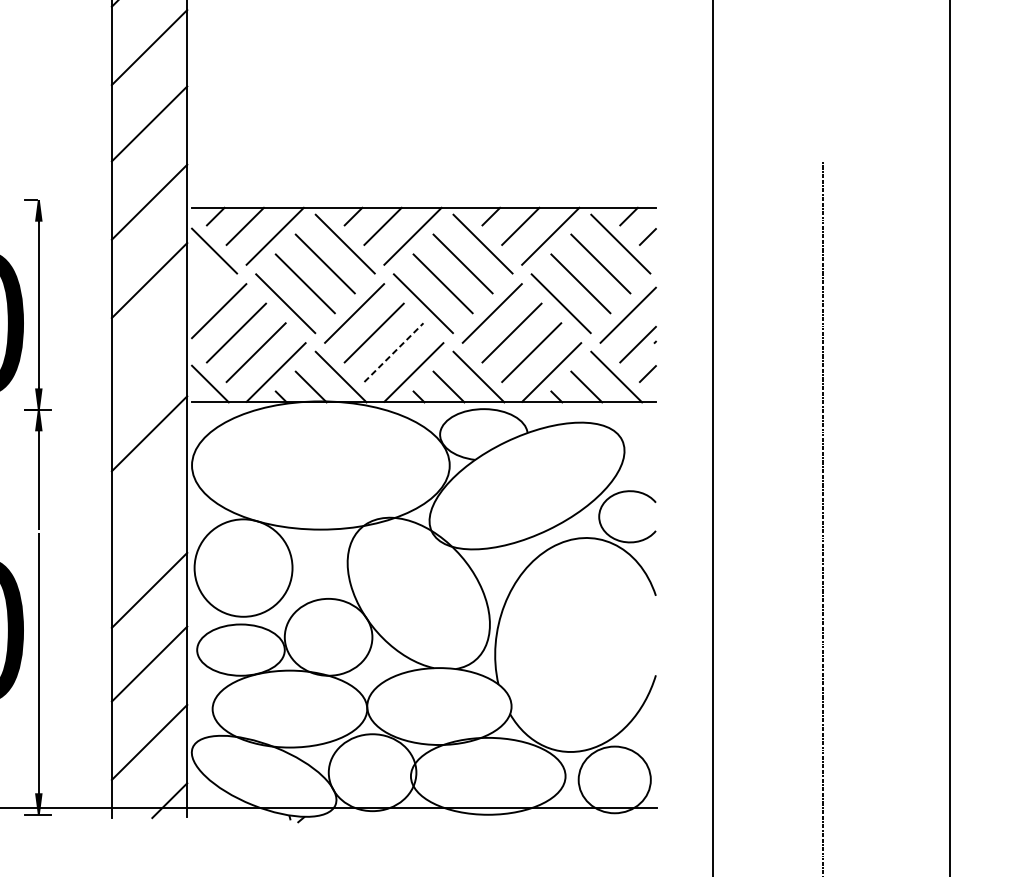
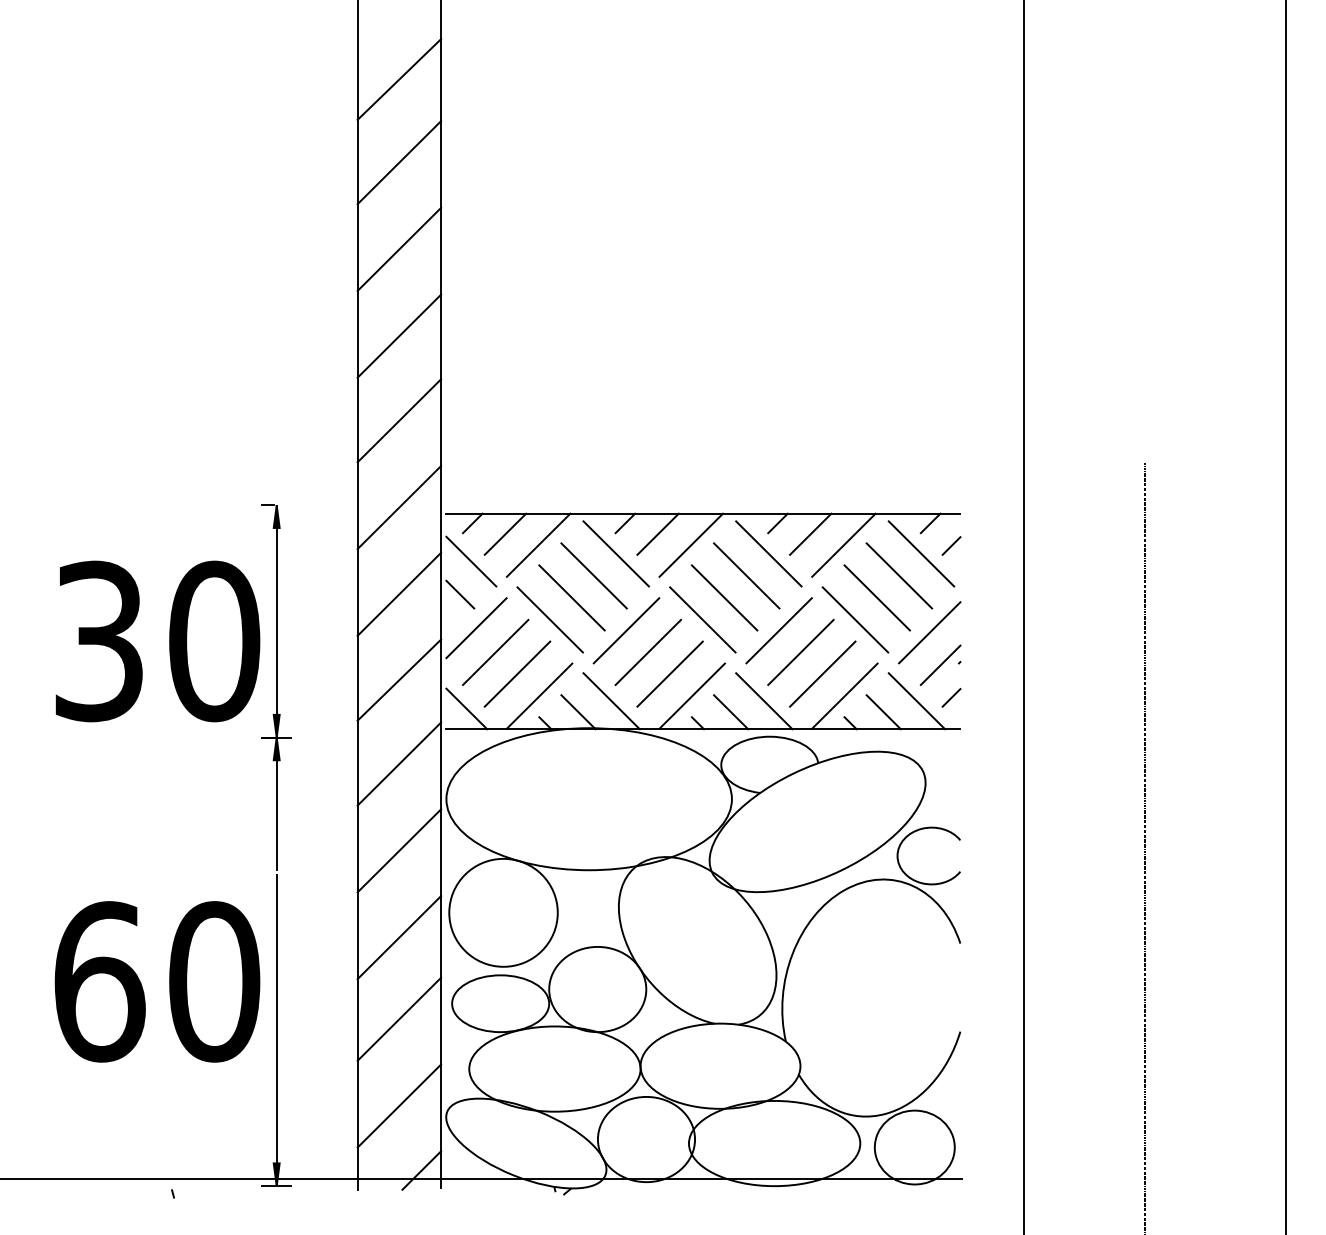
line: (204, 280) -> (460, 594), added
line: (394, 352) -> (670, 673), dashed -> solid
line: (149, 357) -> (399, 679), added
line: (149, 511) -> (399, 850), added

